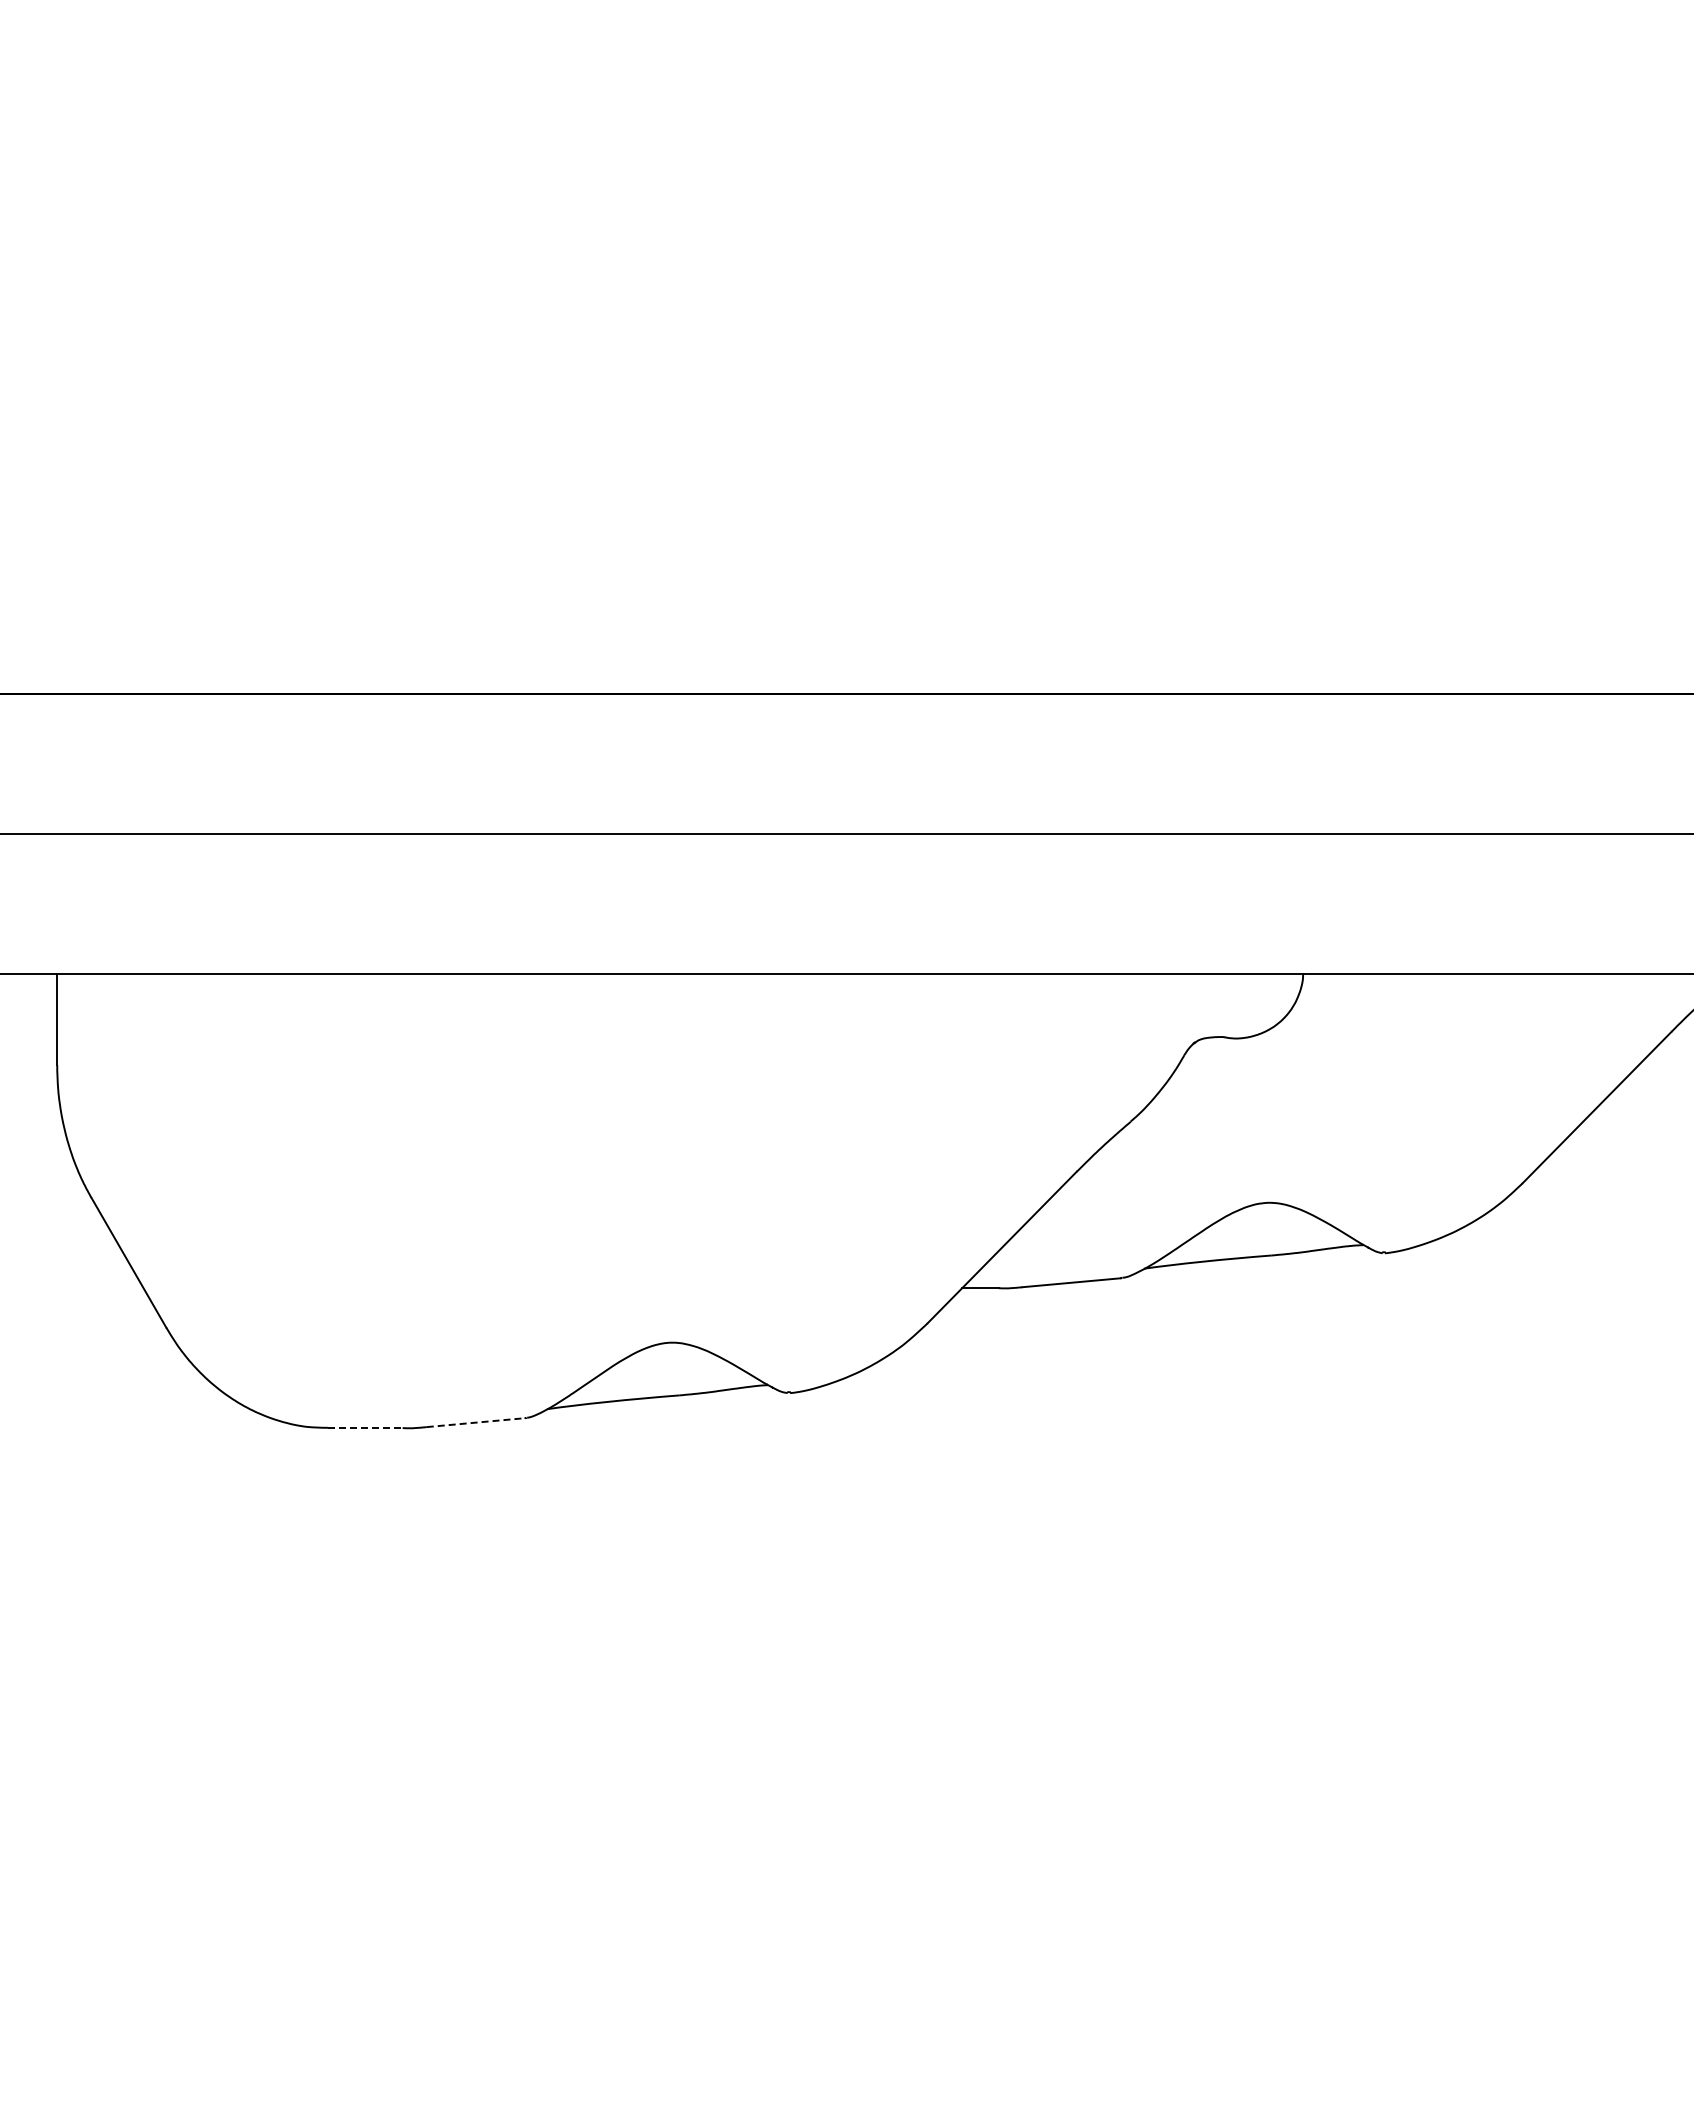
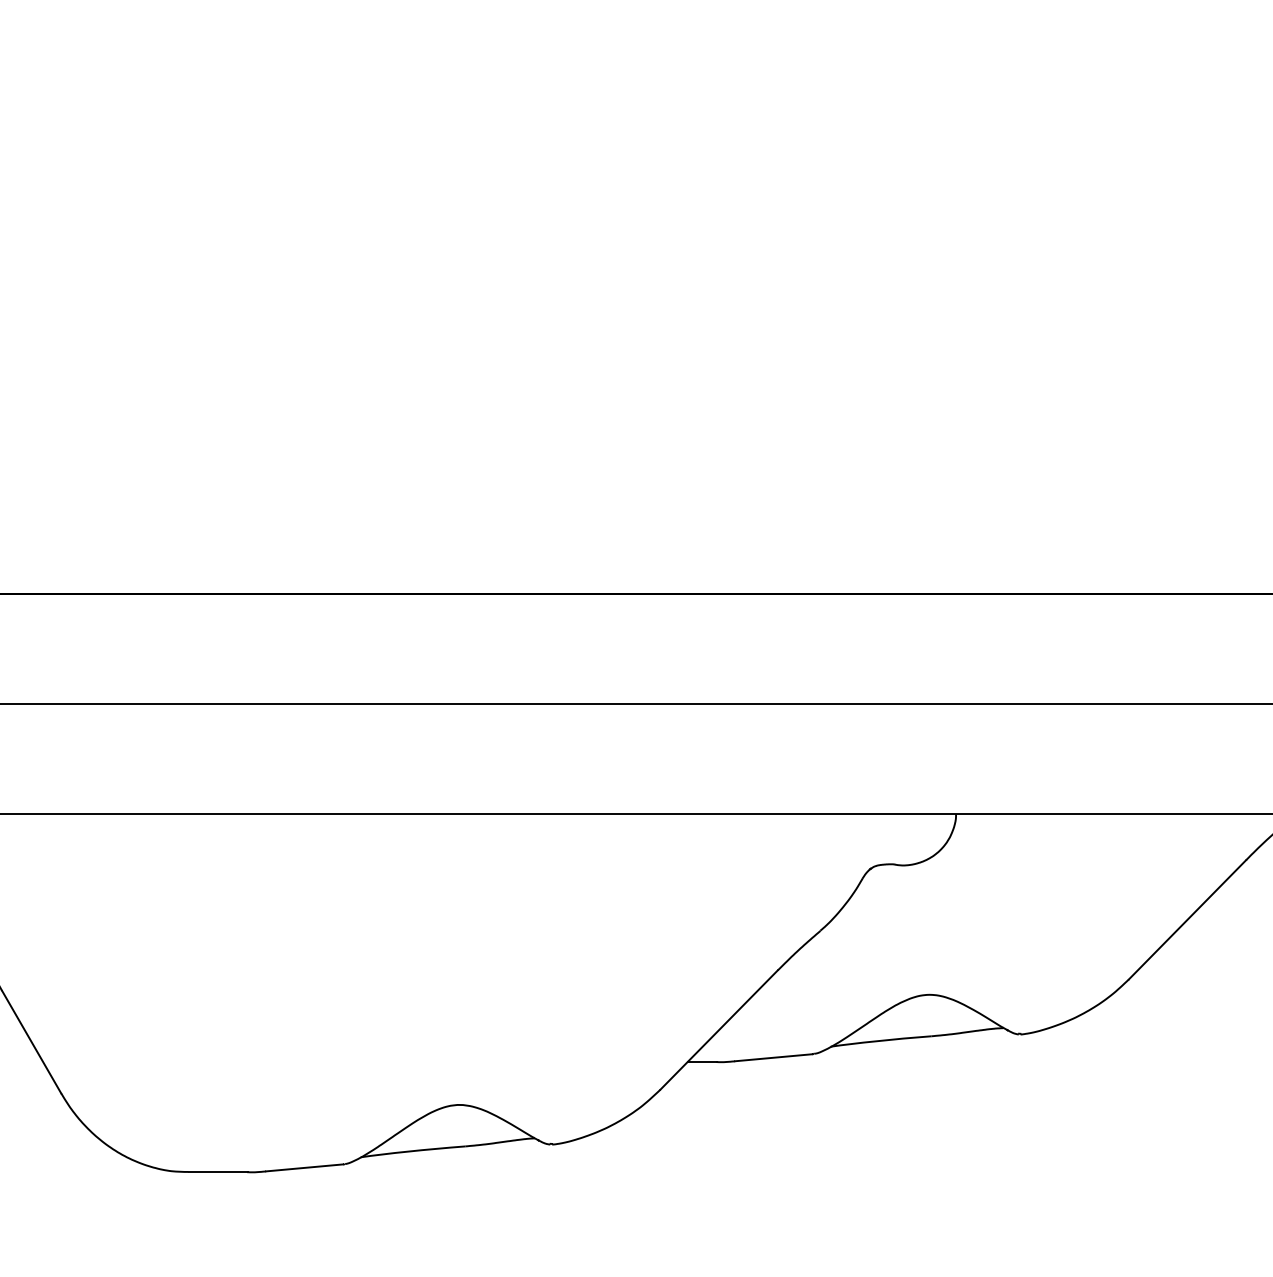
line: (476, 1422) -> (305, 1167), dashed -> solid
line: (365, 1428) -> (217, 1172), dashed -> solid

